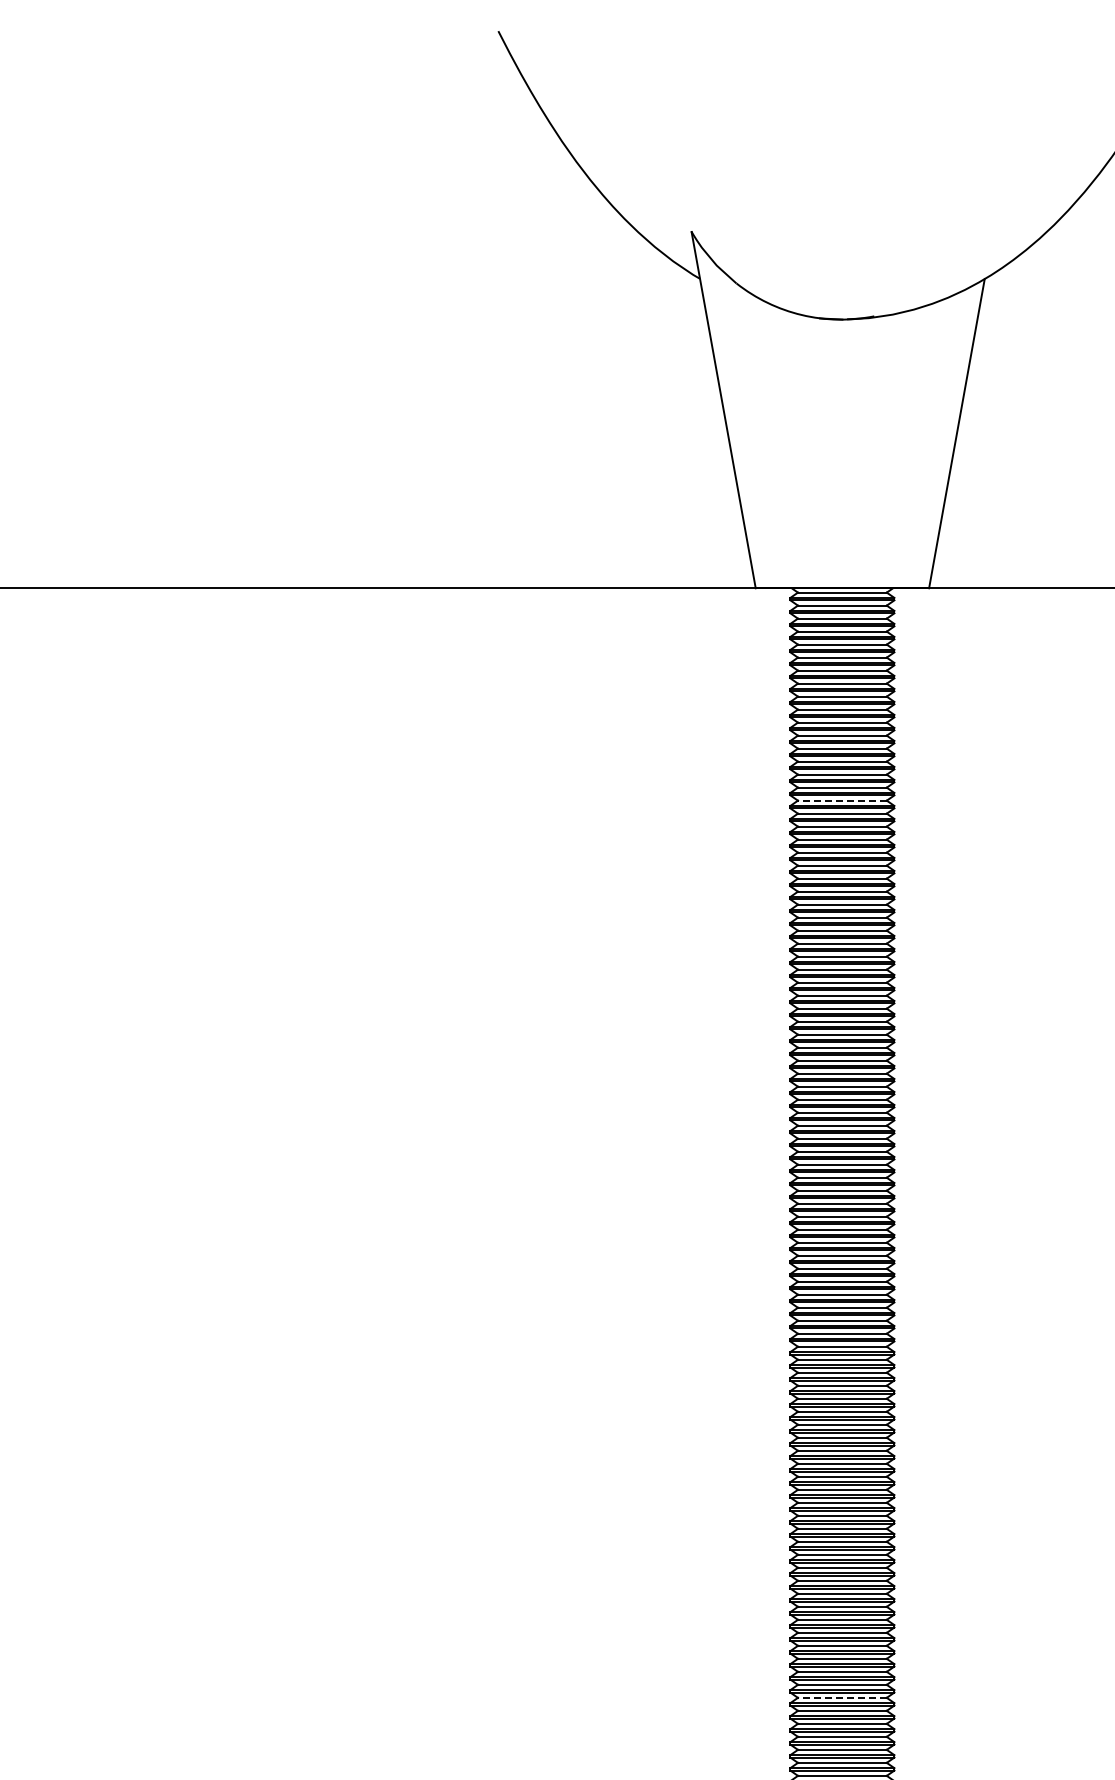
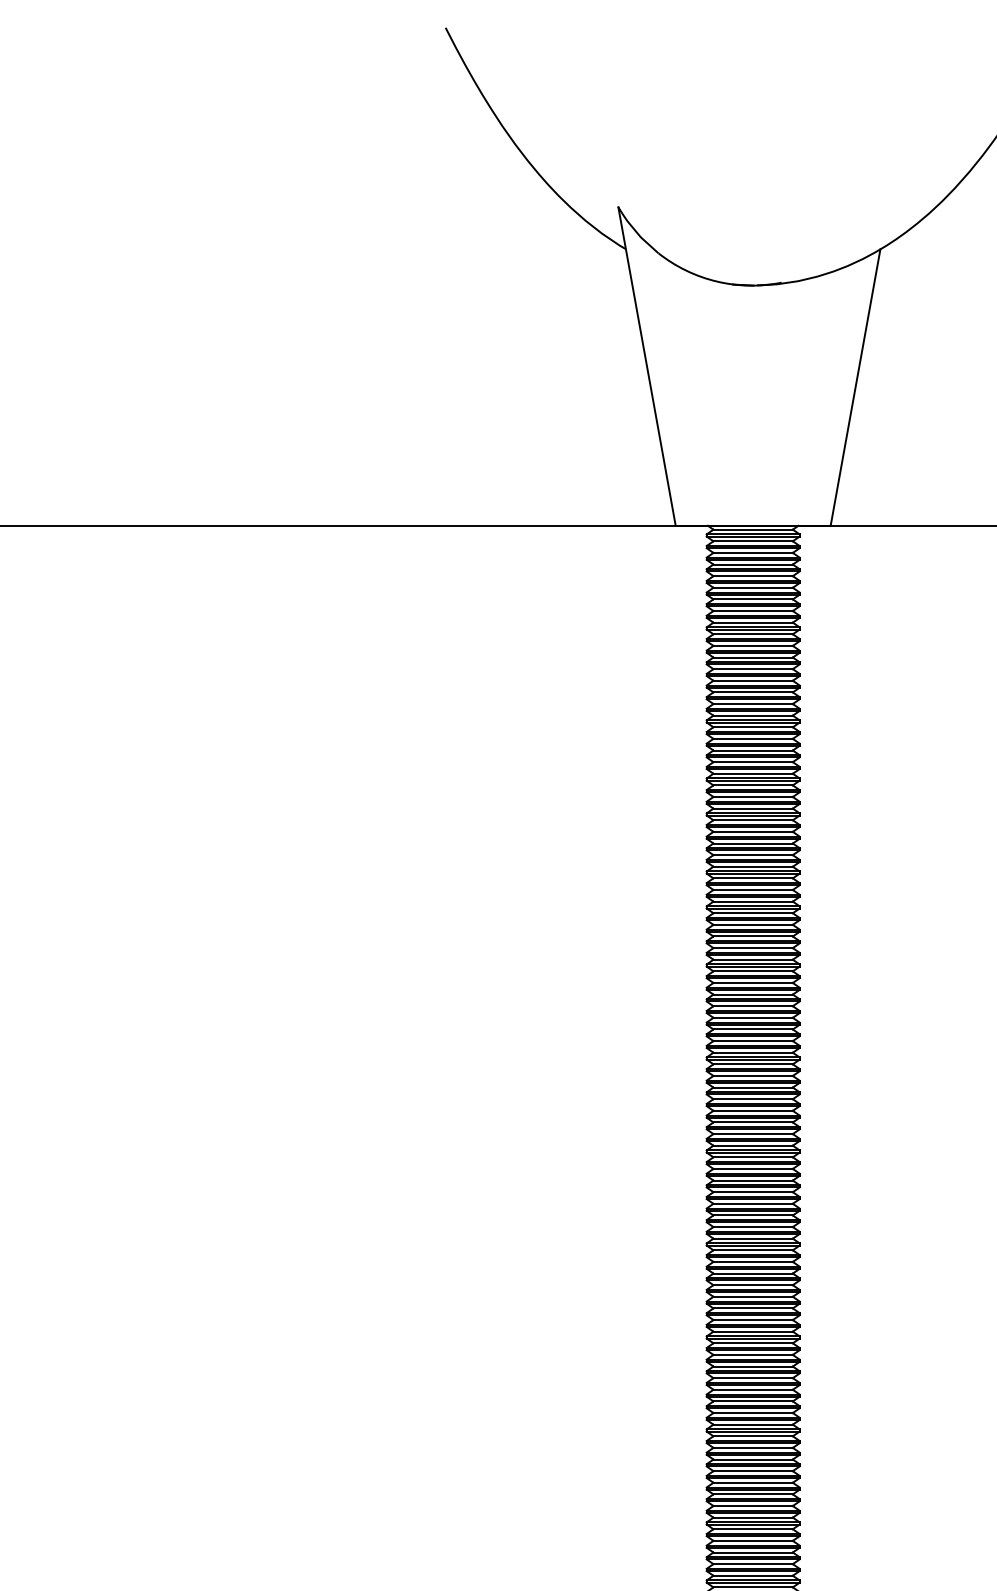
line: (841, 800) -> (752, 715), dashed -> solid
line: (841, 1697) -> (752, 1517), dashed -> solid

